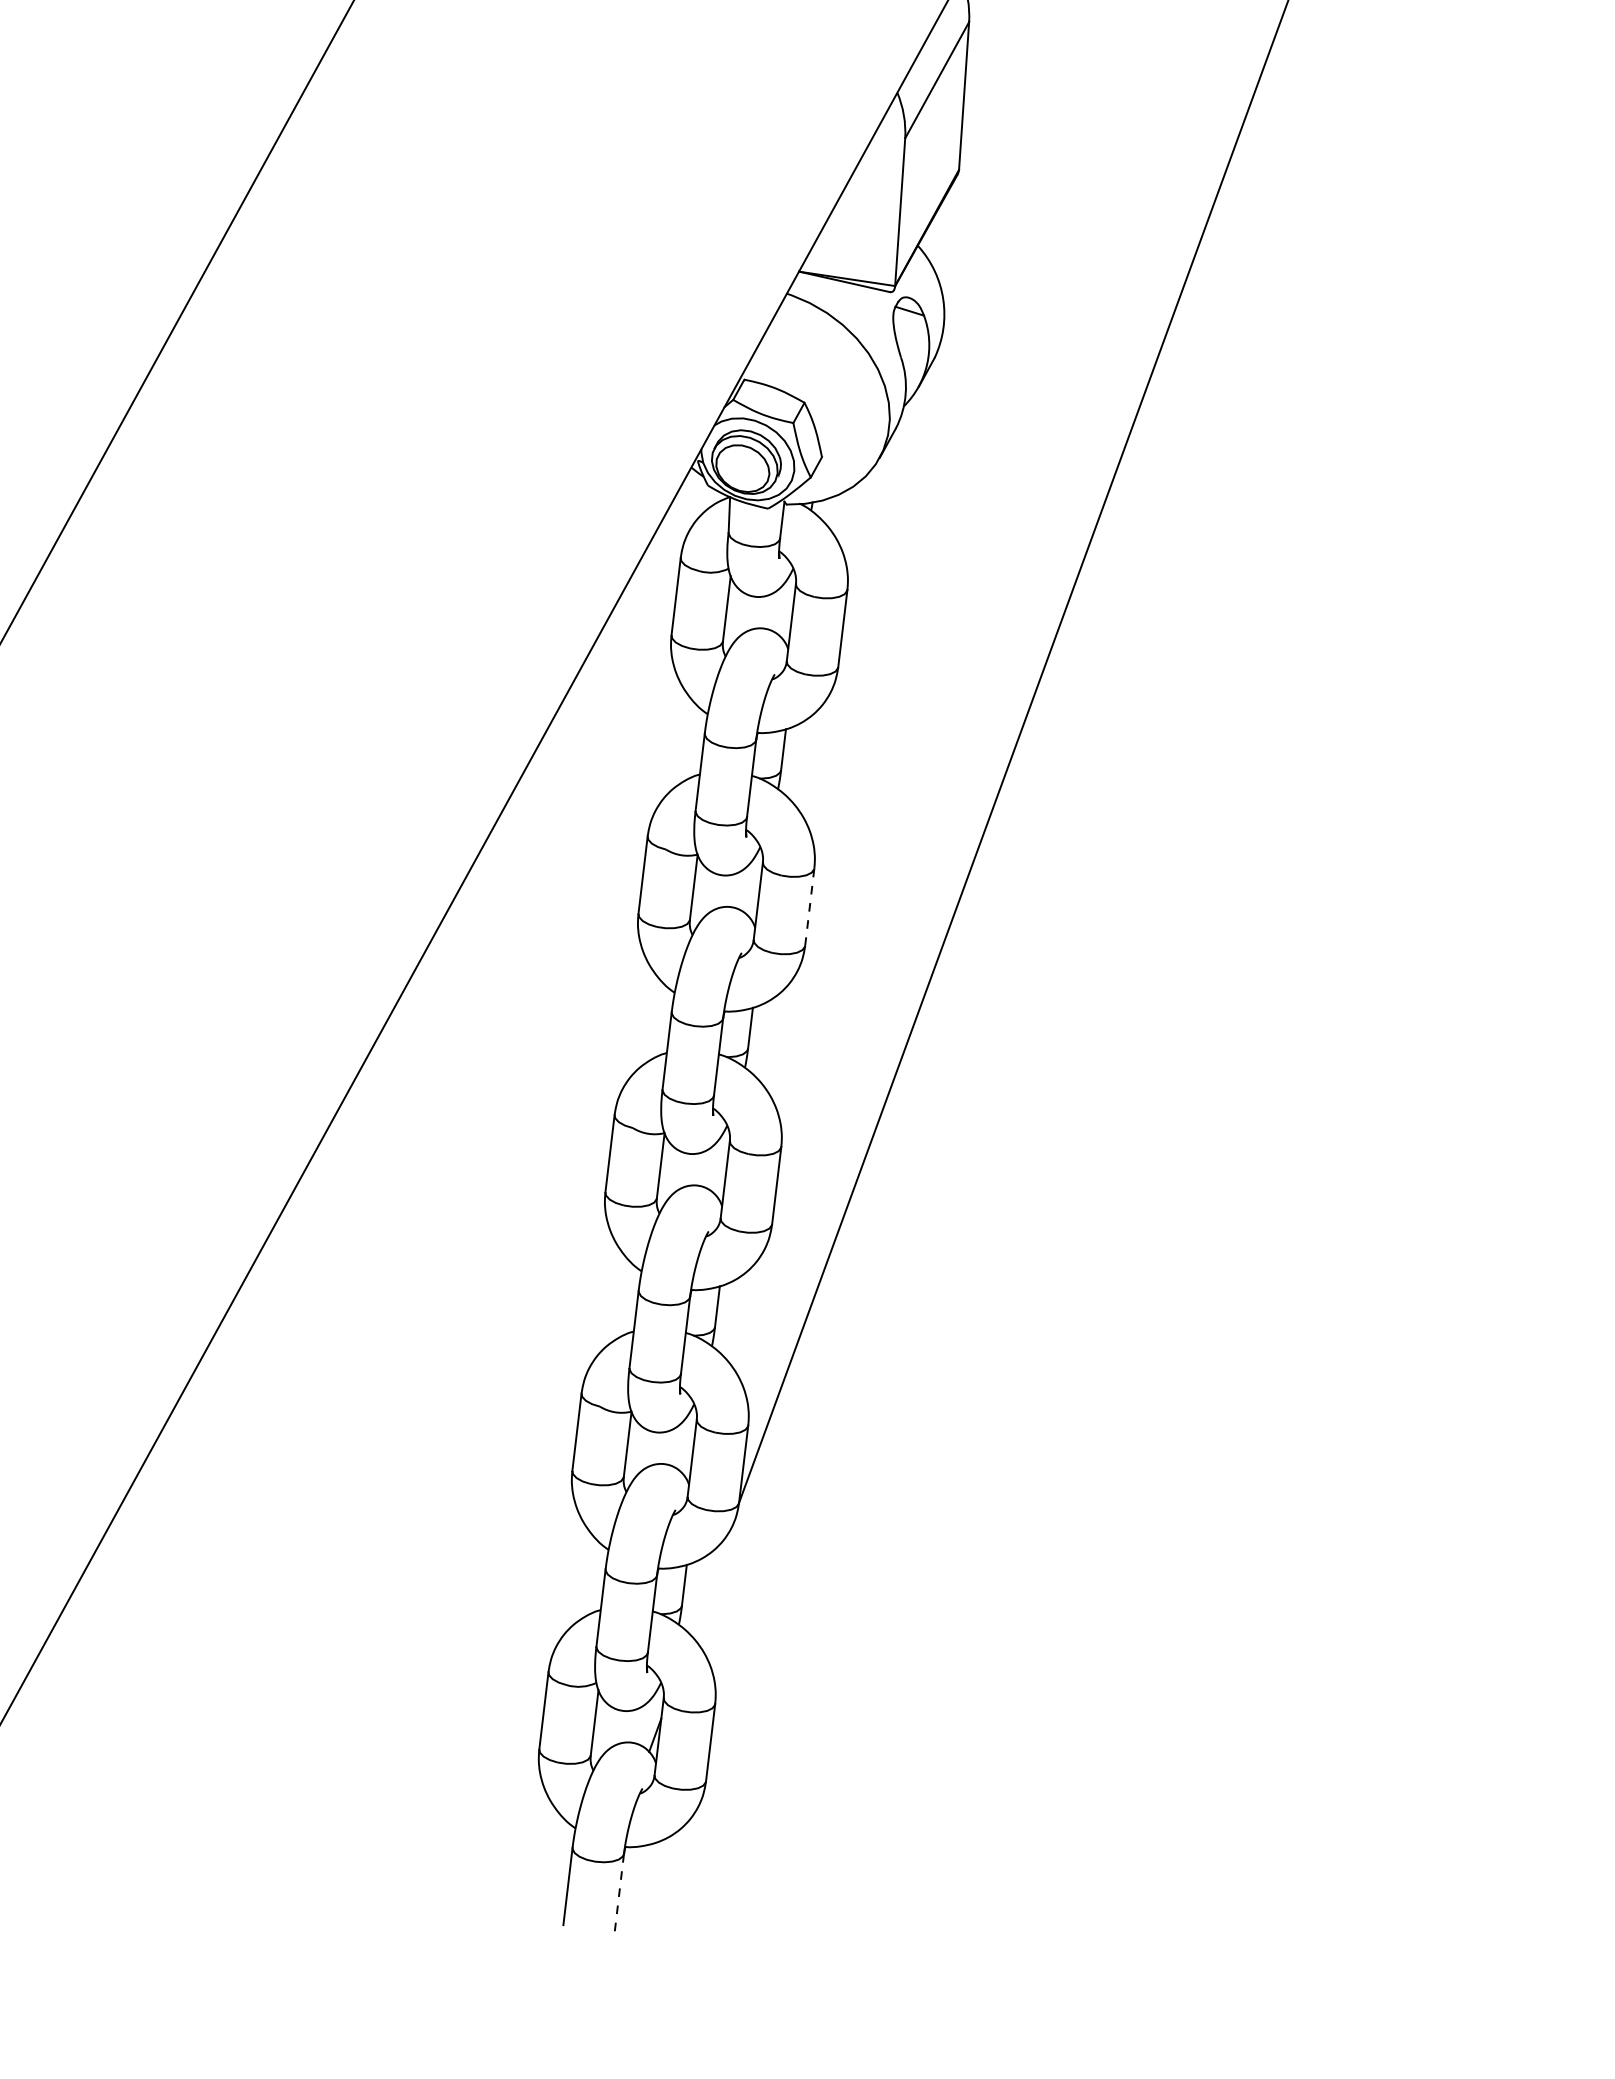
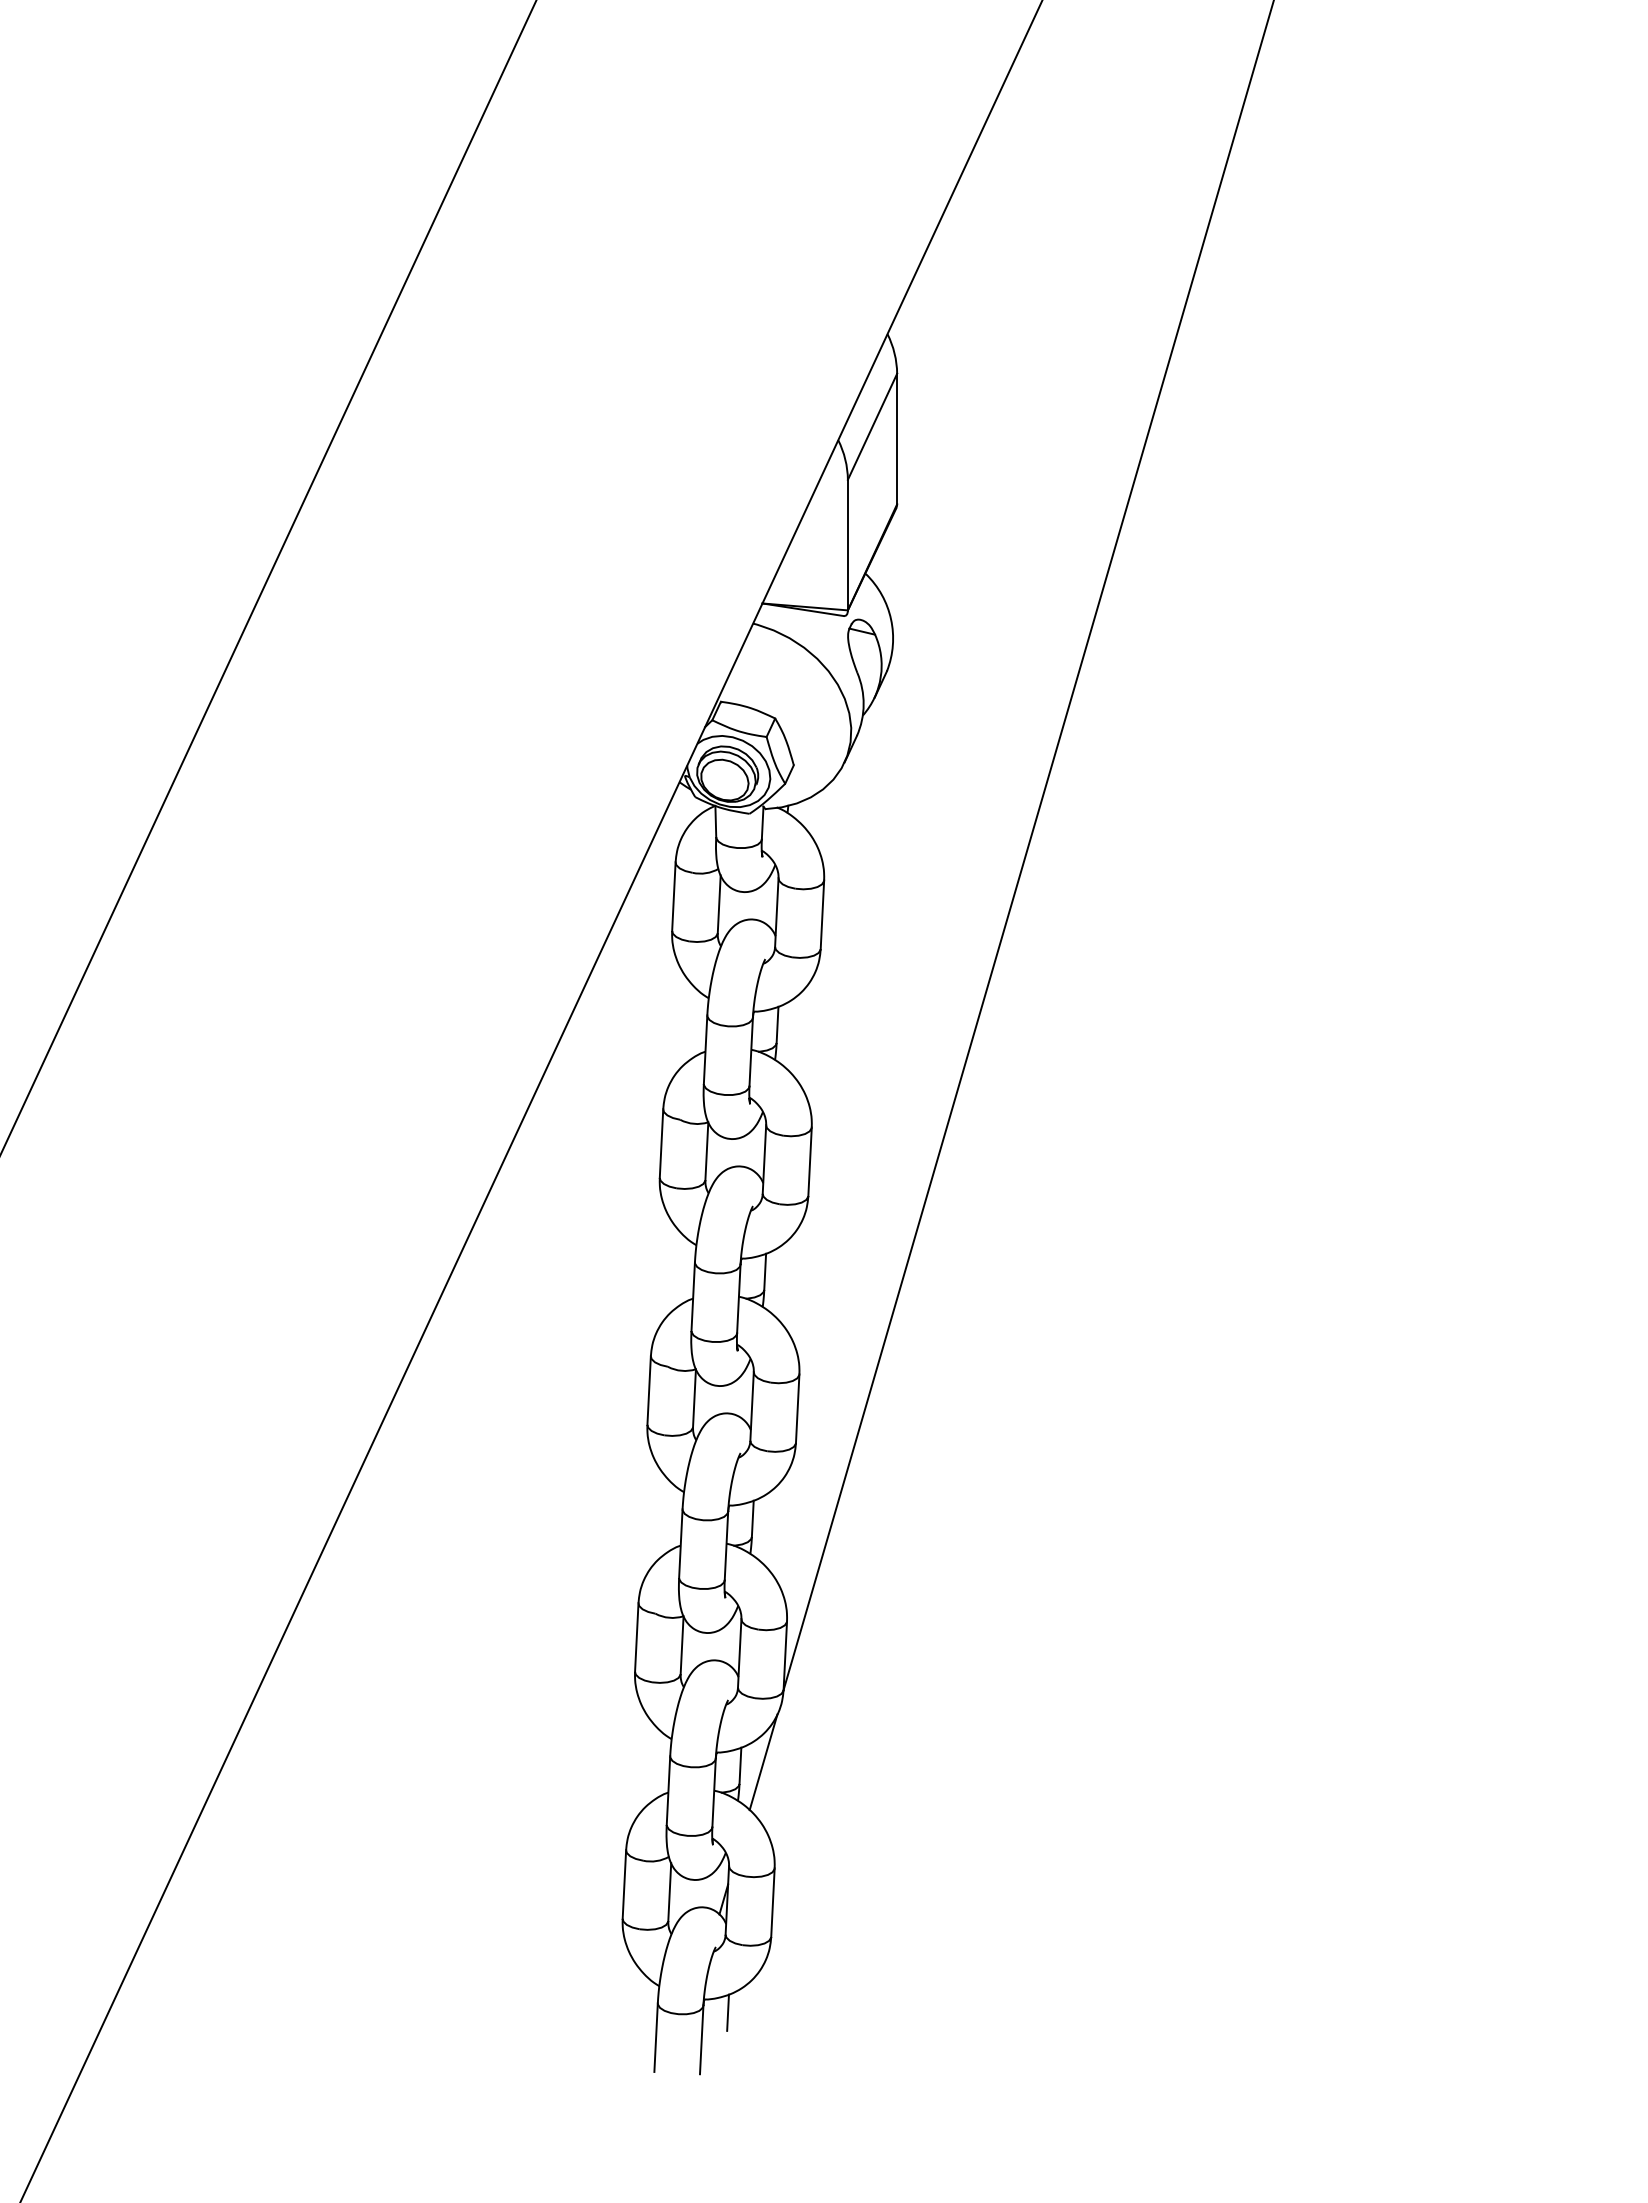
line: (810, 906) -> (810, 1161), dashed -> solid
line: (710, 1583) -> (763, 1762), added
line: (650, 1863) -> (727, 2012), added
line: (619, 1892) -> (701, 2039), dashed -> solid

